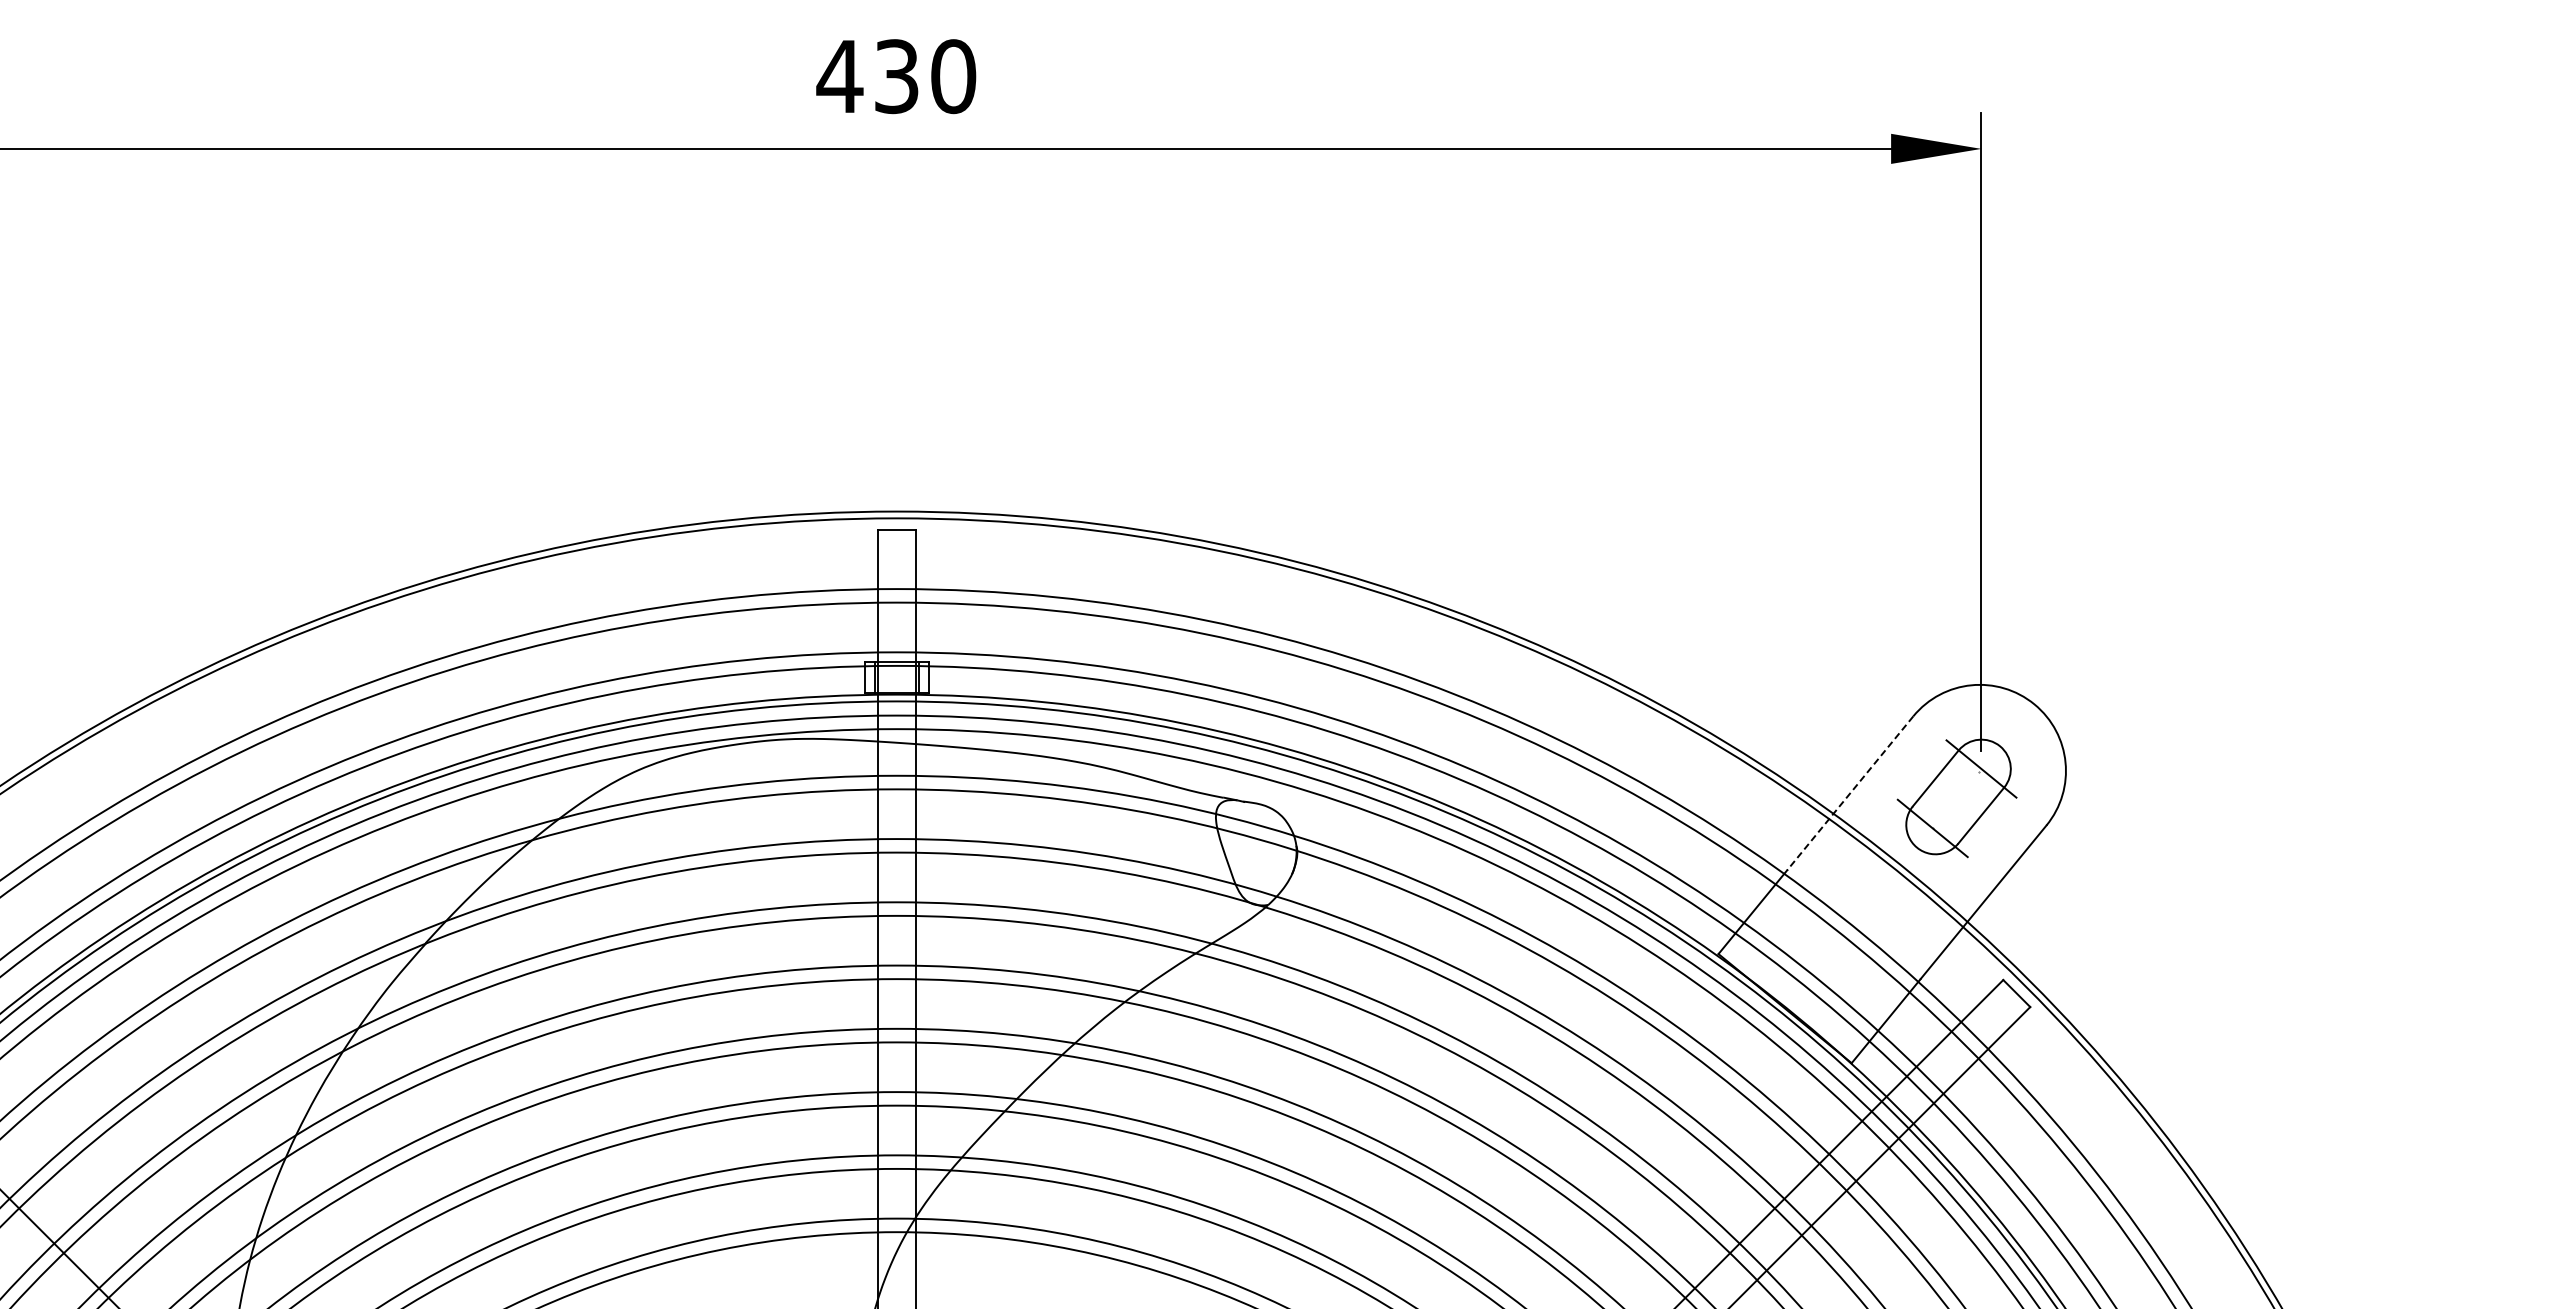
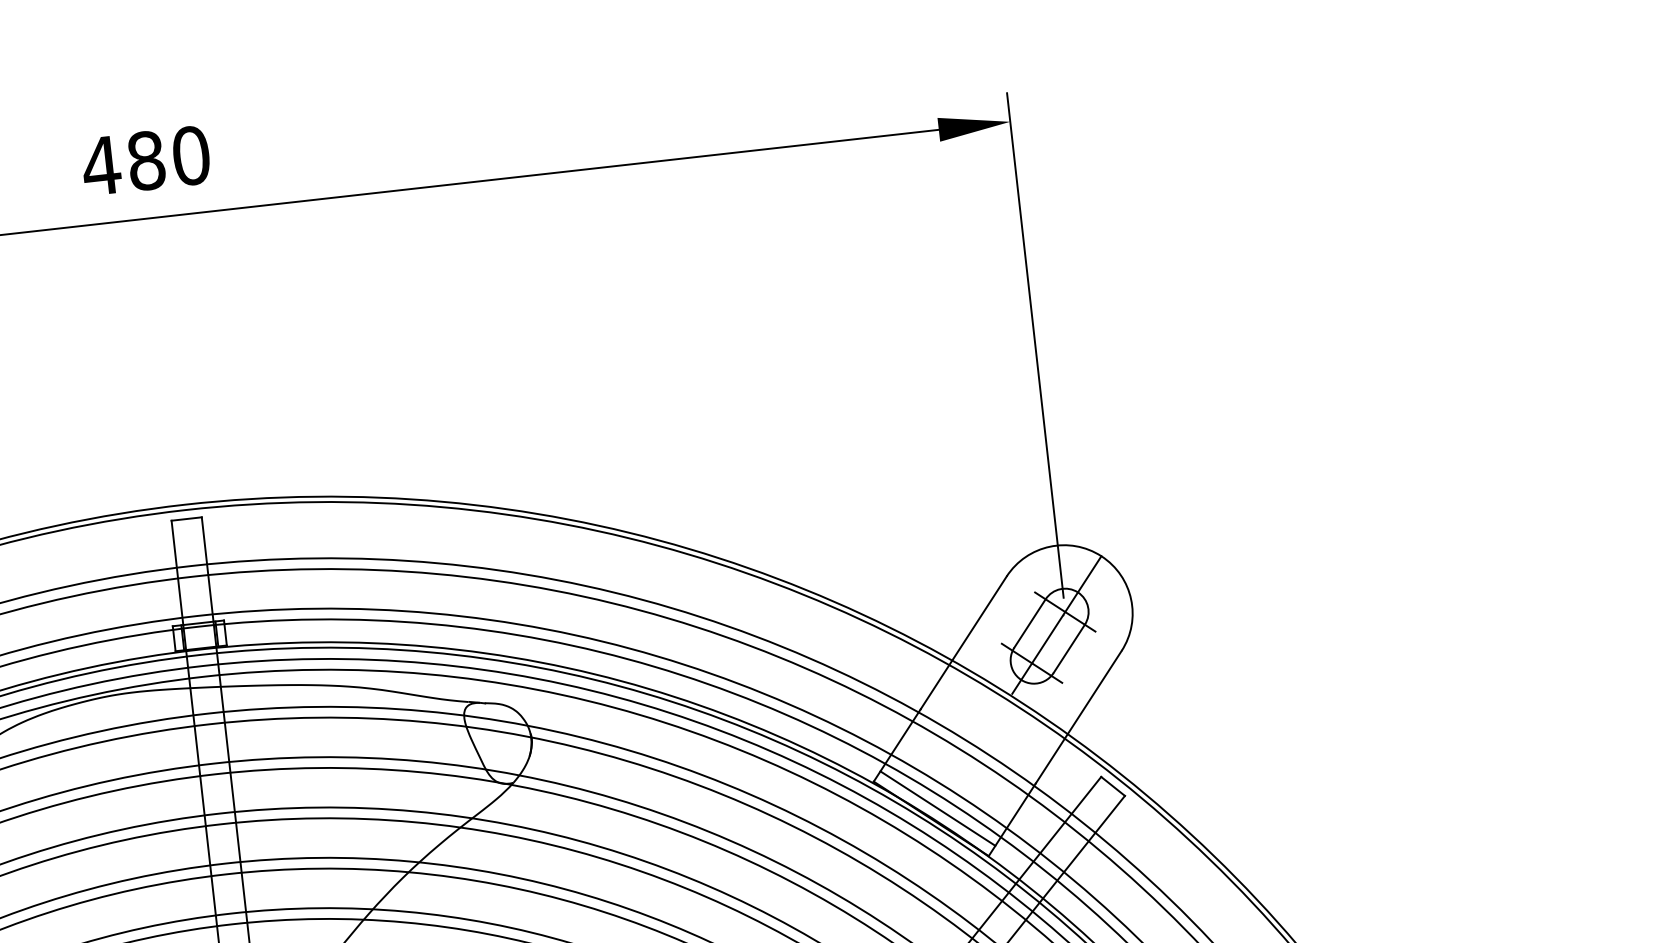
text: (896, 76) -> (146, 160), 430 -> 480
line: (1968, 783) -> (1056, 624), added
line: (1850, 793) -> (963, 643), dashed -> solid
line: (1794, 996) -> (937, 808), added

